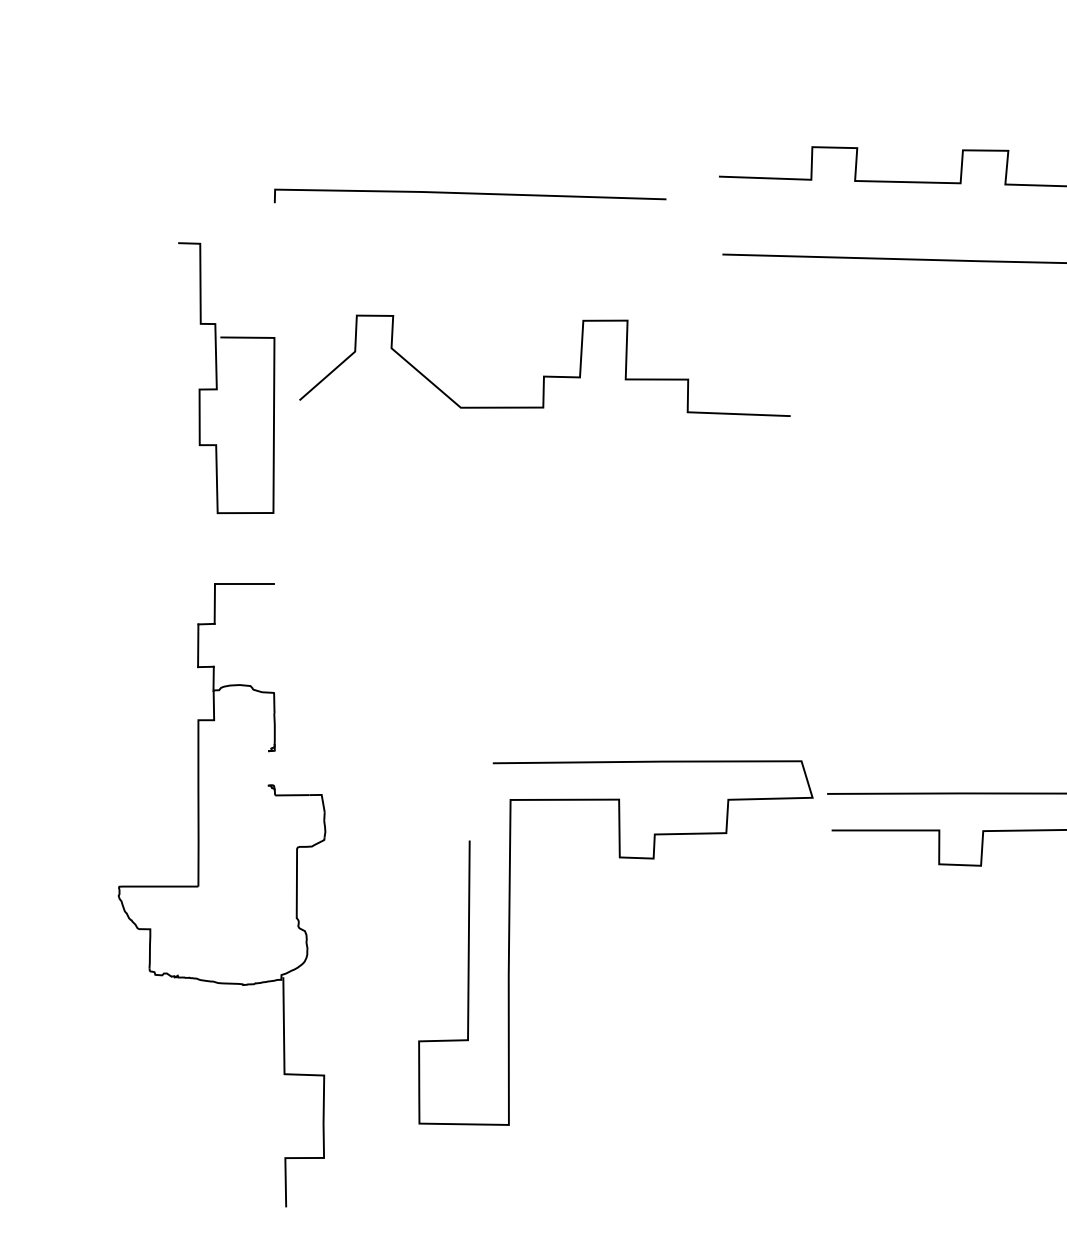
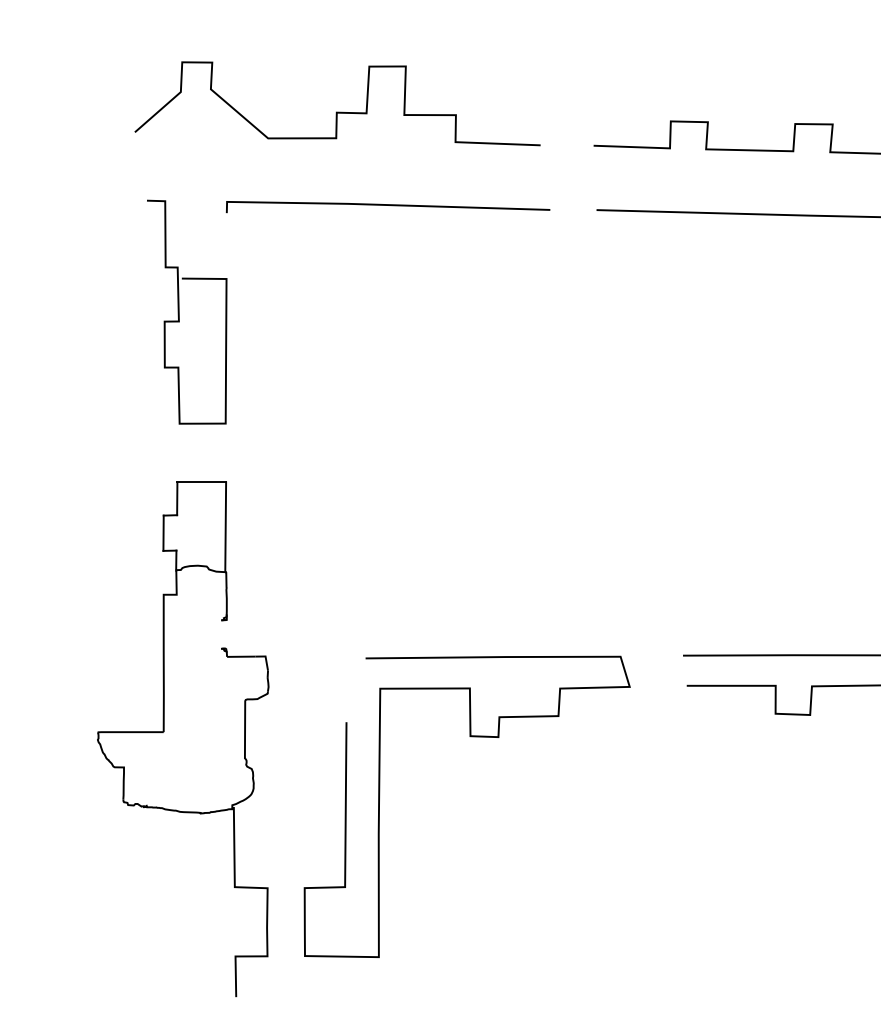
line: (469, 194) -> (387, 205), moved
curve: (544, 375) -> (337, 111), moved
line: (272, 637) -> (224, 526), added
curve: (619, 858) -> (470, 737), moved

